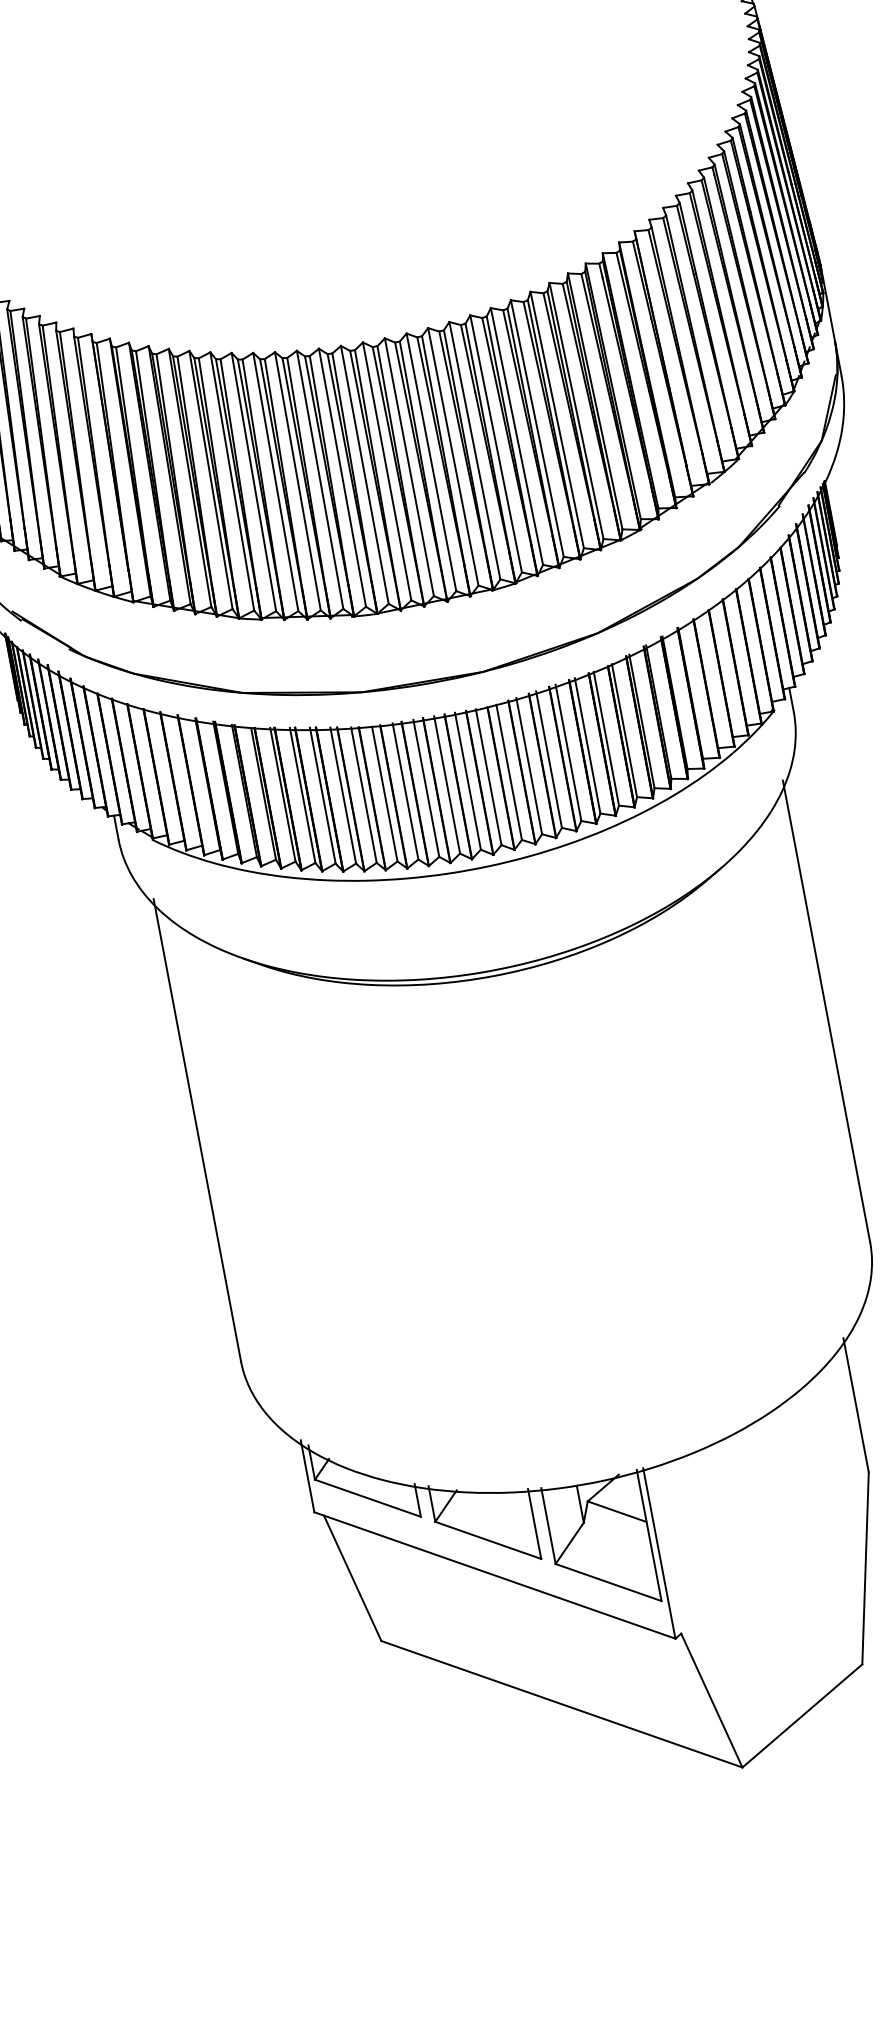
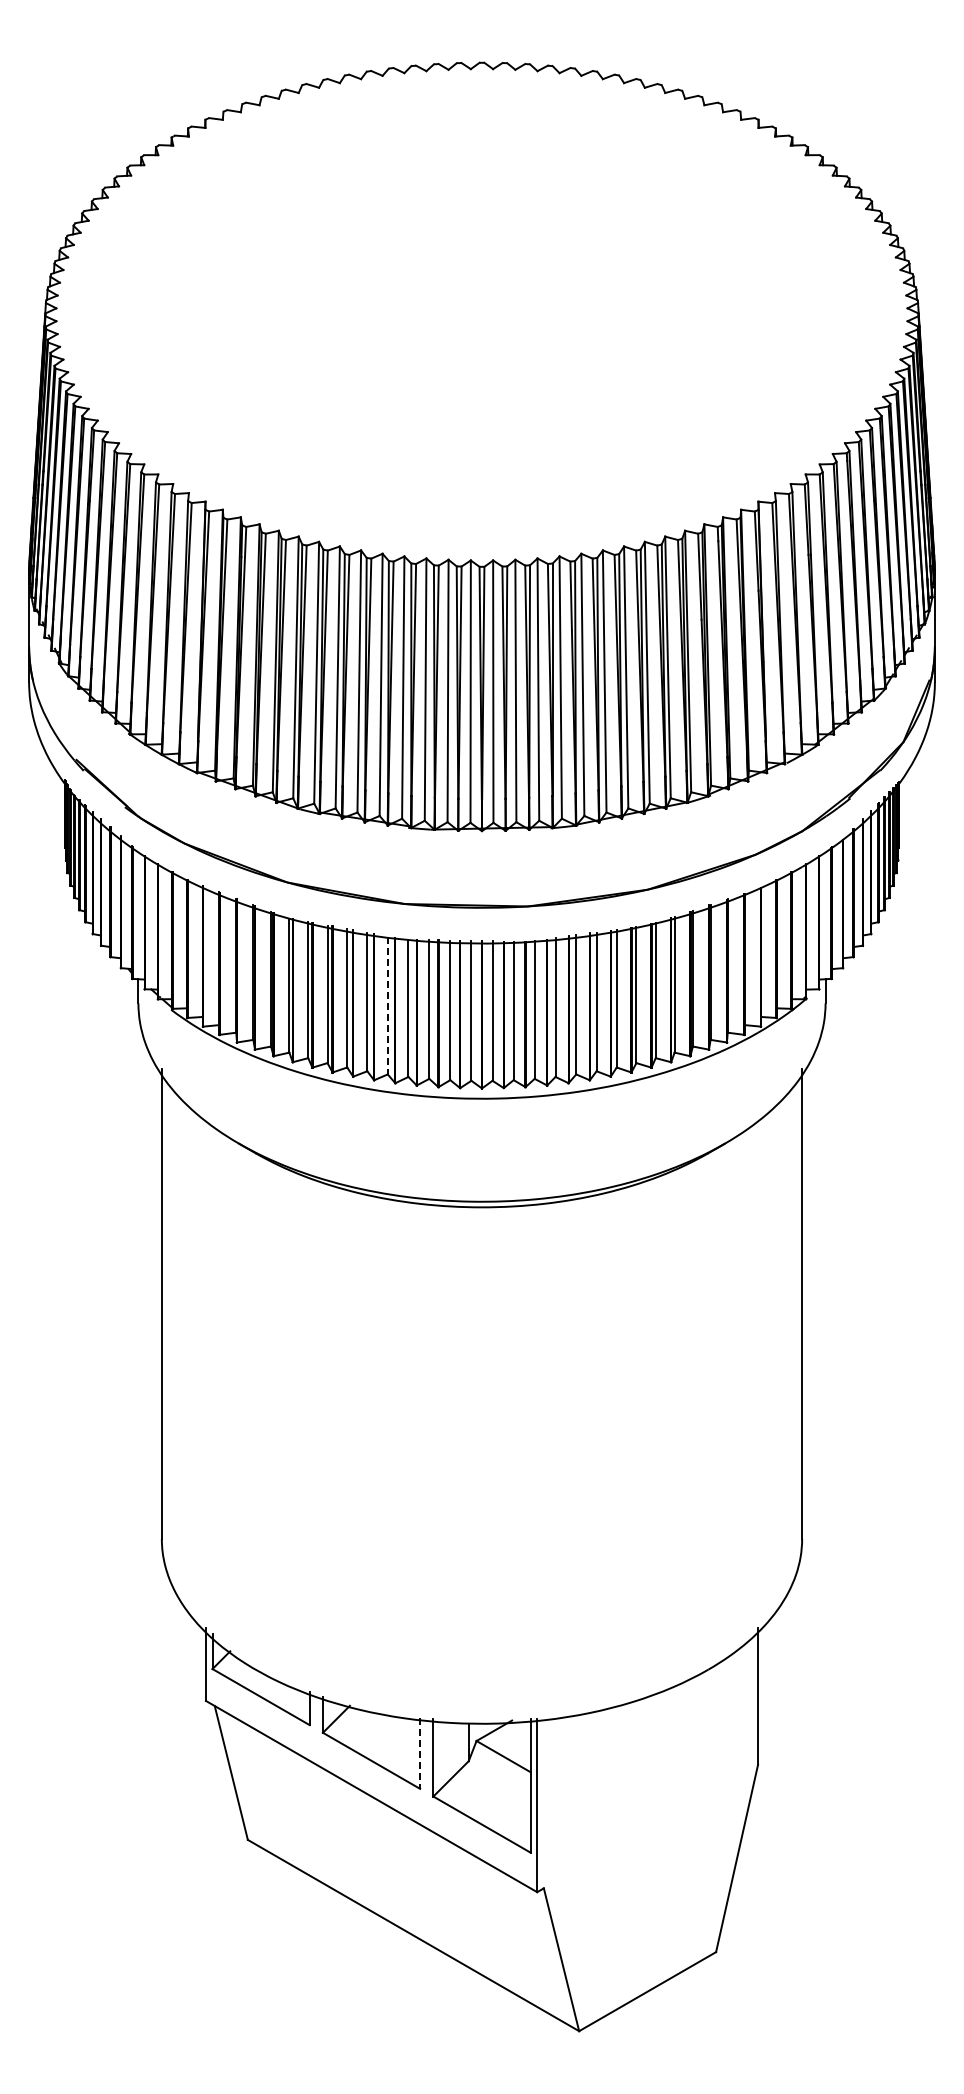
line: (363, 795) -> (387, 1005), solid -> dashed
line: (534, 1524) -> (420, 1753), solid -> dashed

